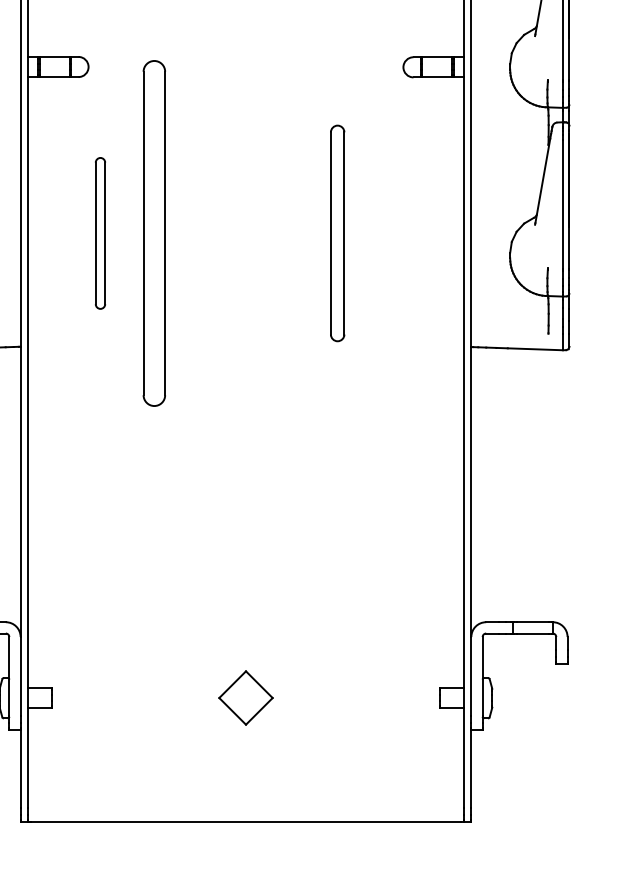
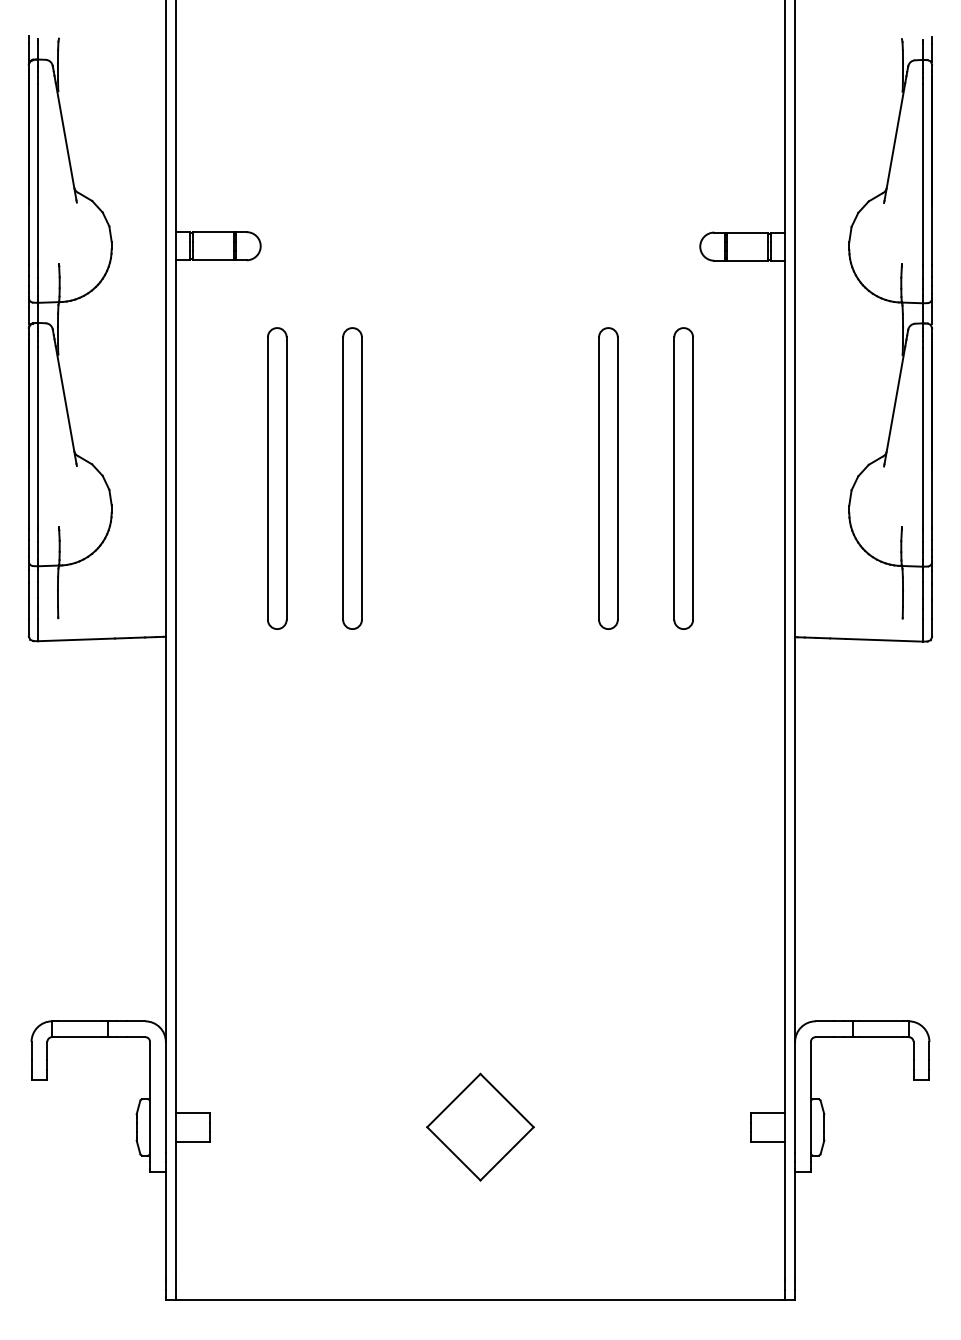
part: (100, 233) -> (277, 478), size x1.43
part: (154, 233) -> (352, 478), size x0.62
part: (391, 233) -> (683, 478), added
part: (246, 697) -> (480, 1126), size x1.43

